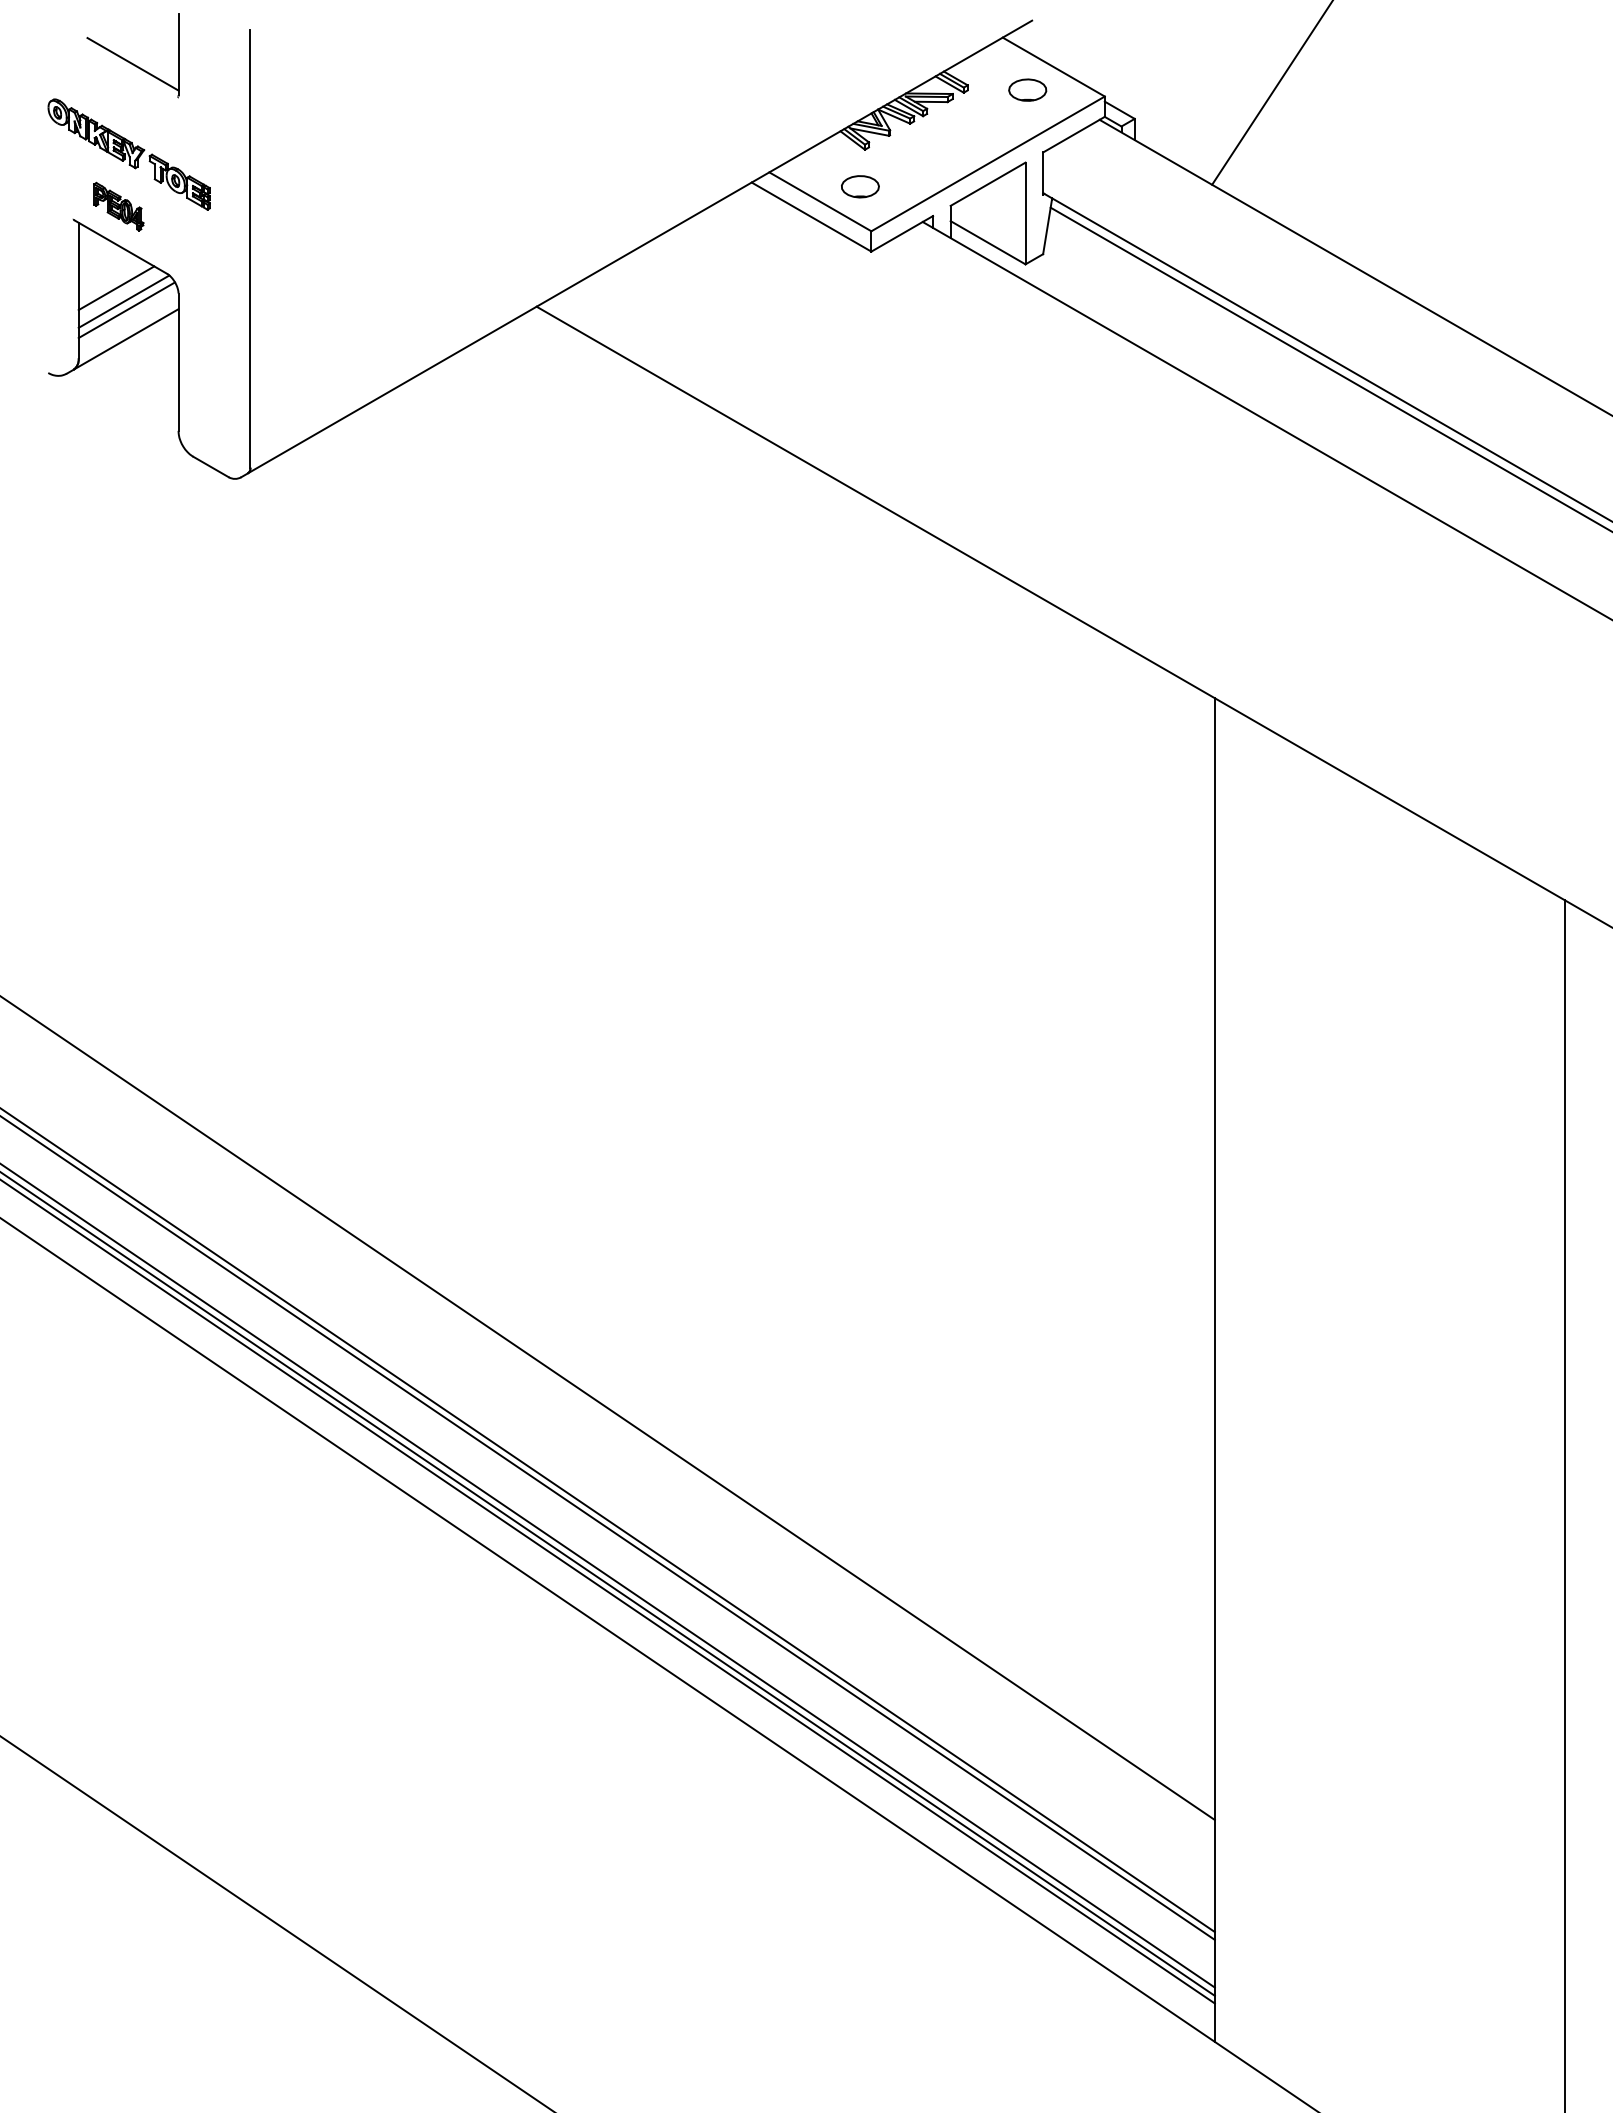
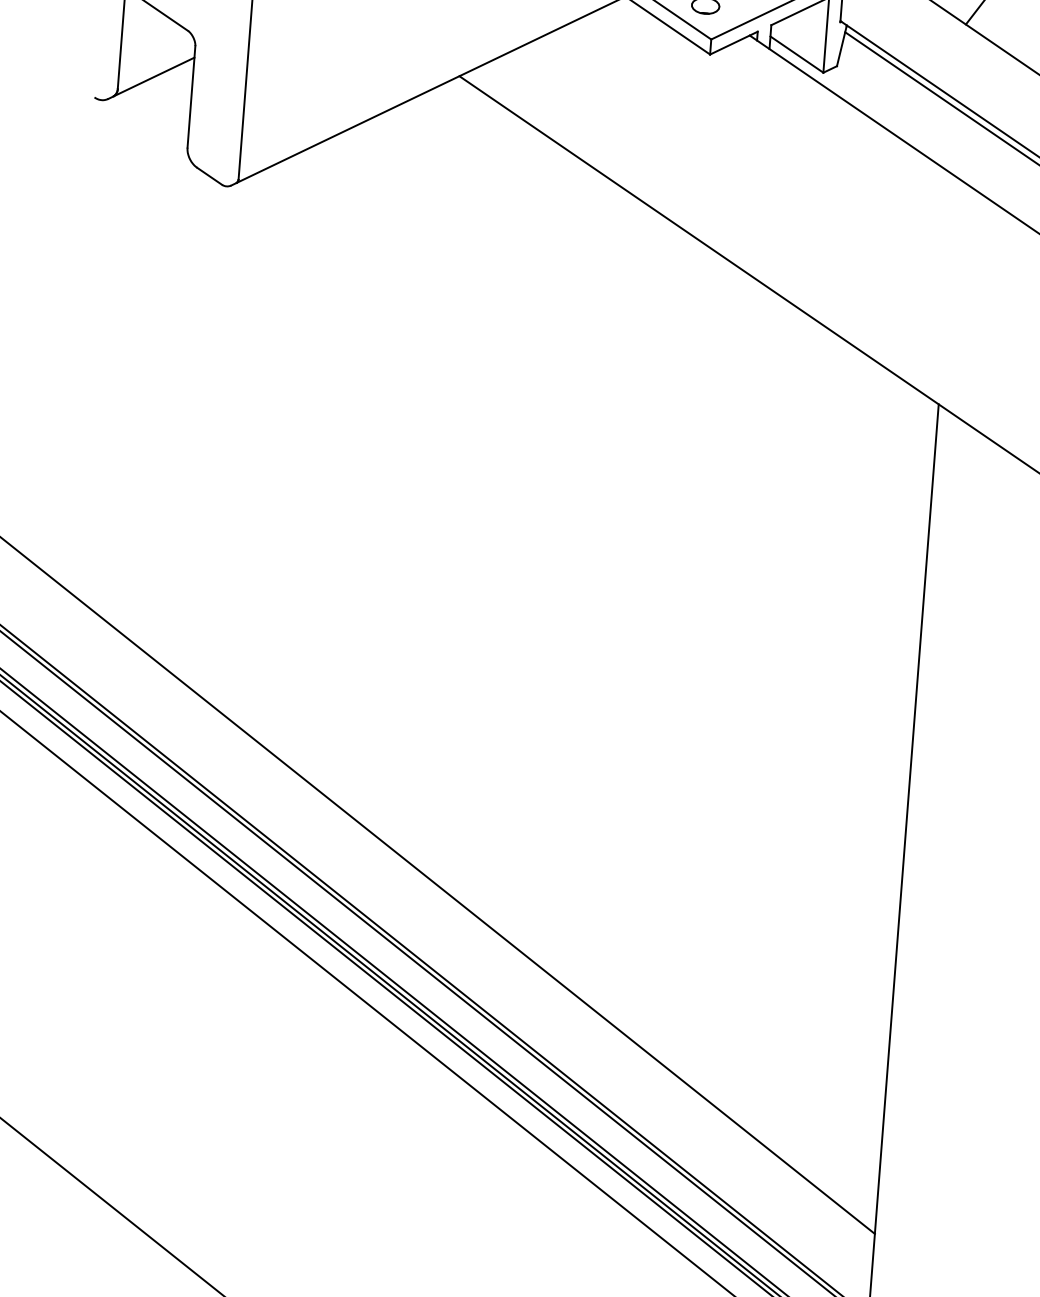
line: (116, 288) -> (149, 38), removed
line: (123, 301) -> (154, 48), removed
line: (126, 310) -> (155, 55), removed

